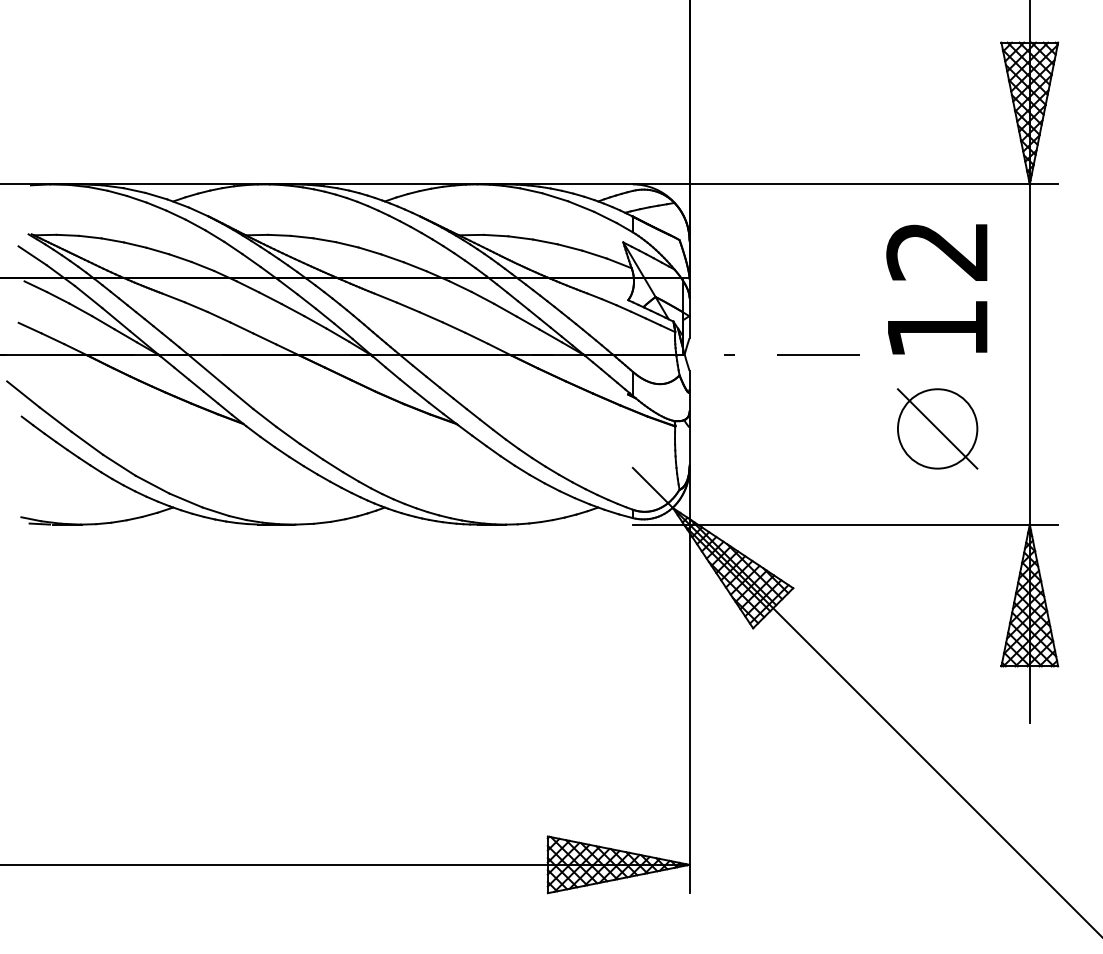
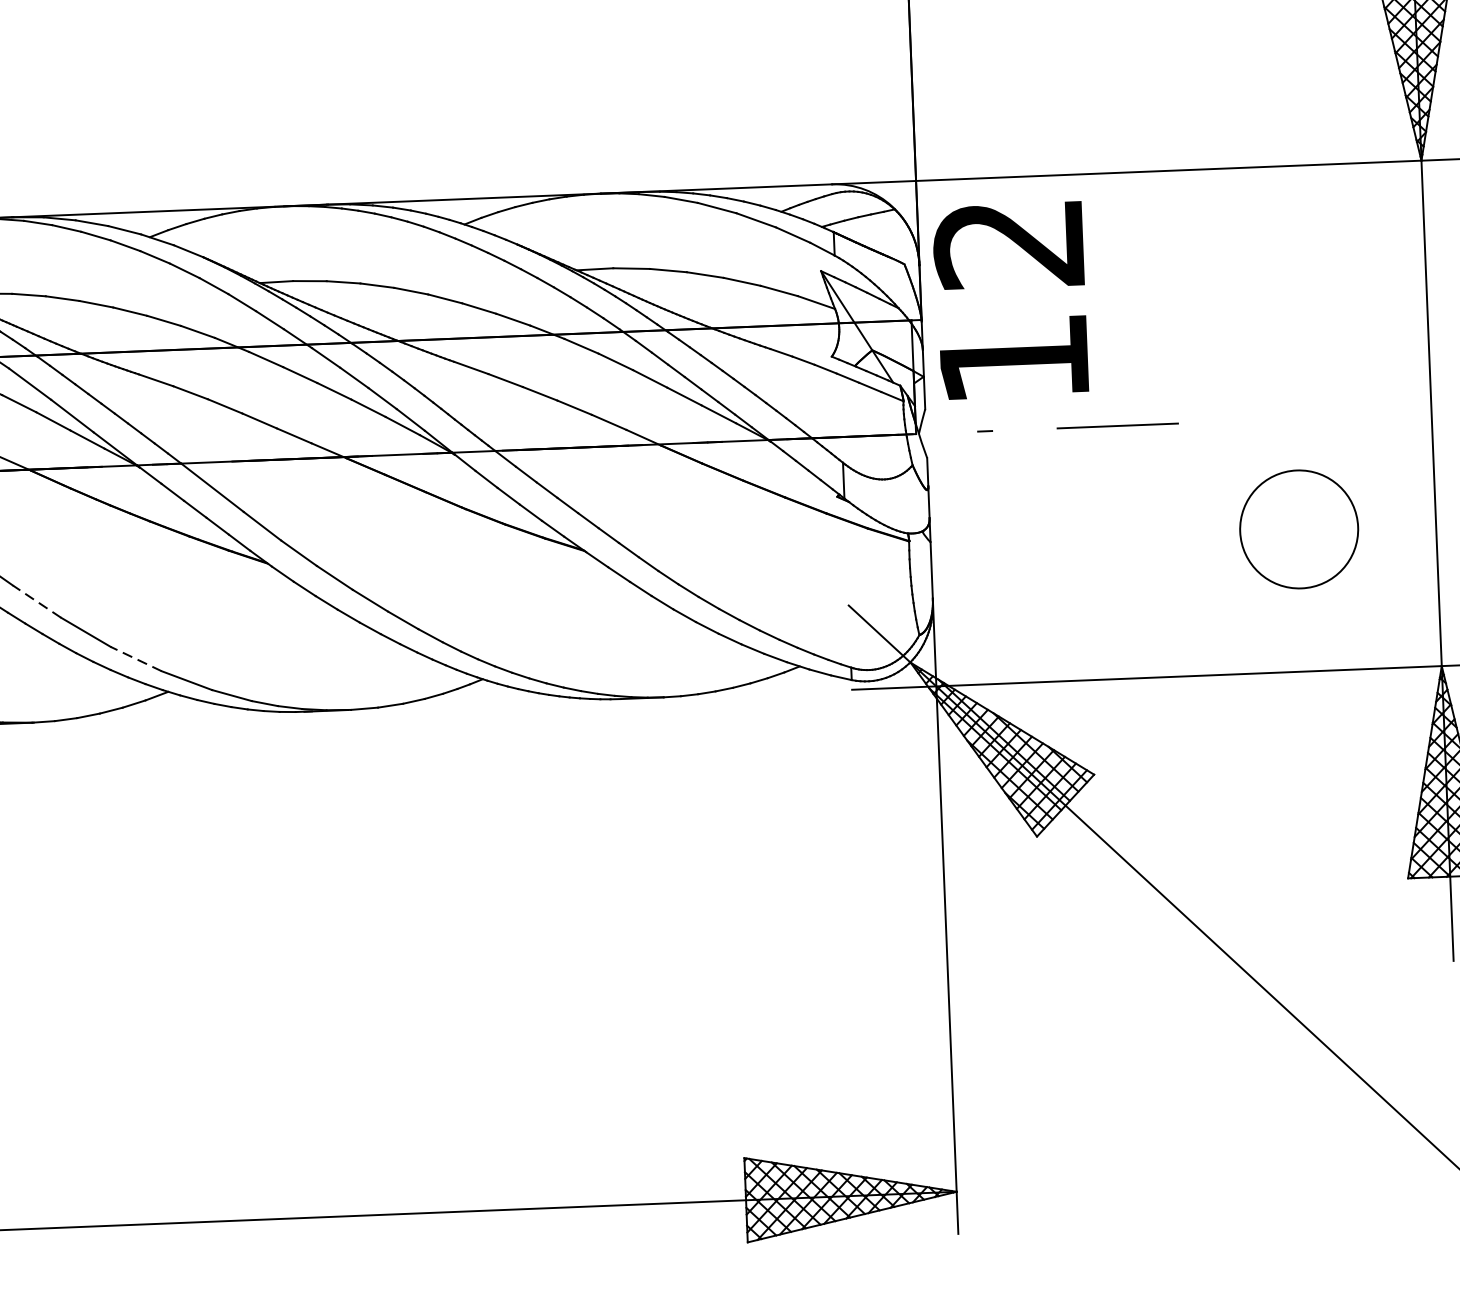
text: (936, 289) -> (1010, 300), moved
line: (937, 428) -> (1298, 528), removed
line: (87, 443) -> (37, 601), solid -> dashed
line: (152, 484) -> (136, 658), solid -> dashed

